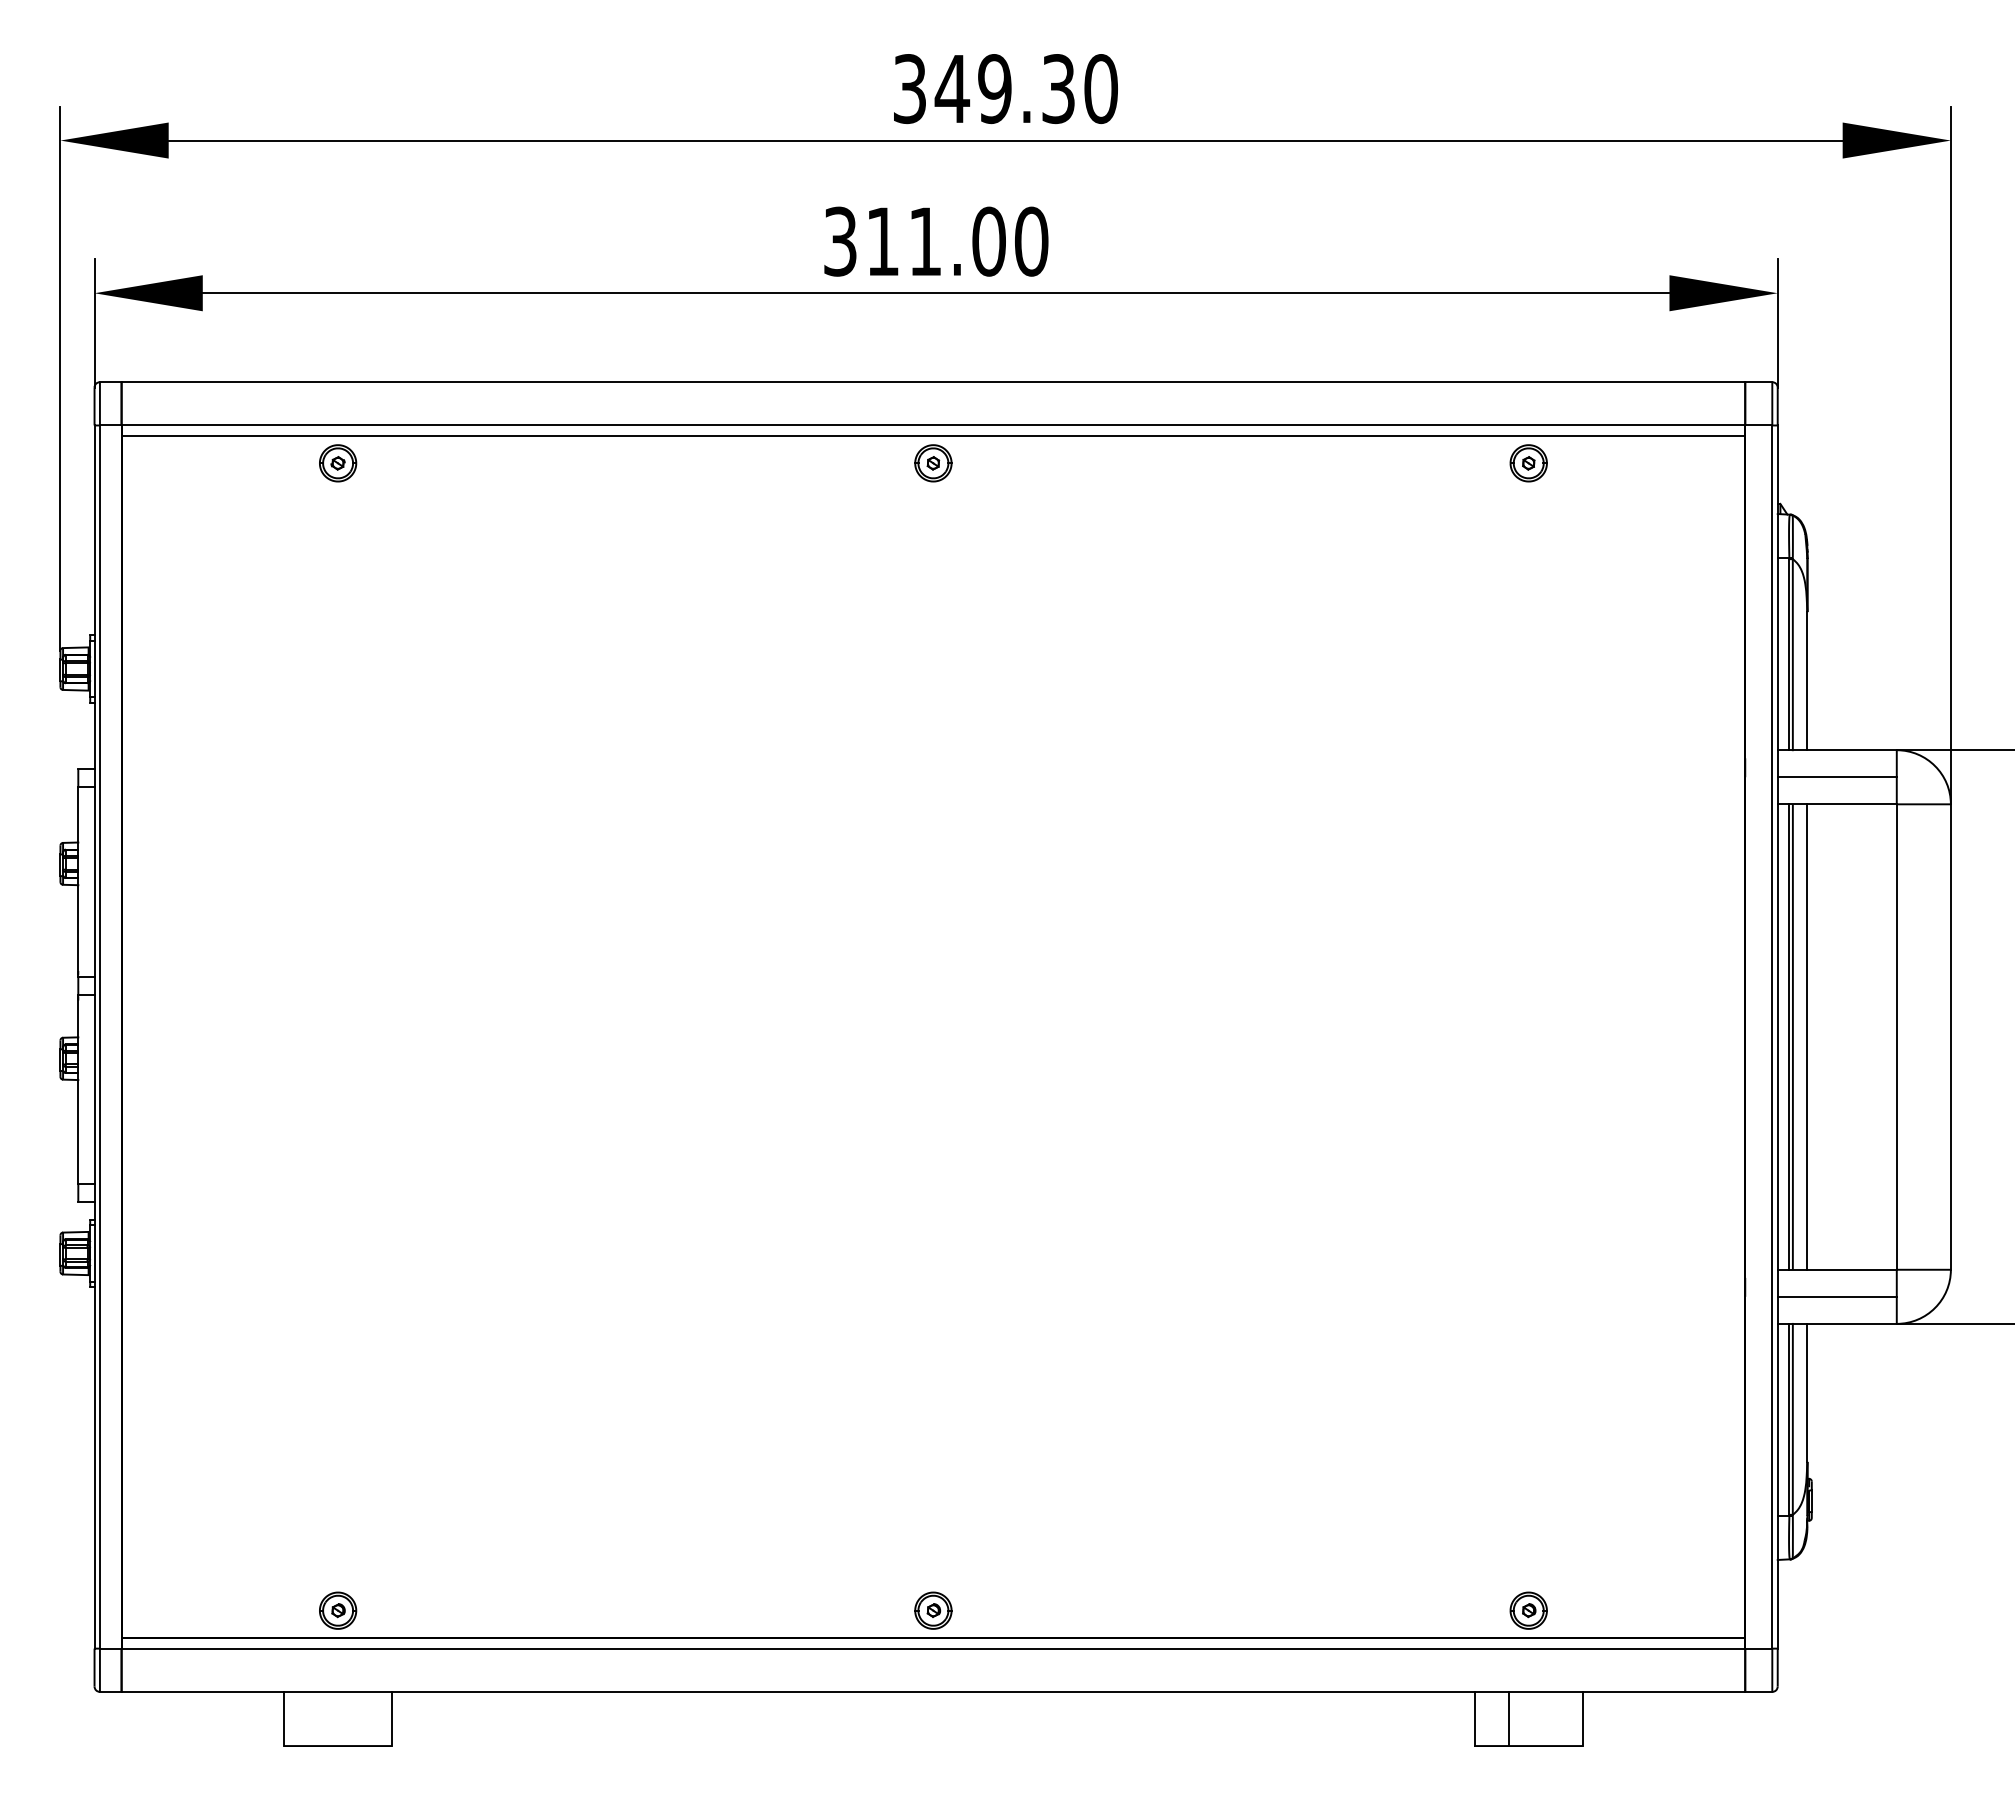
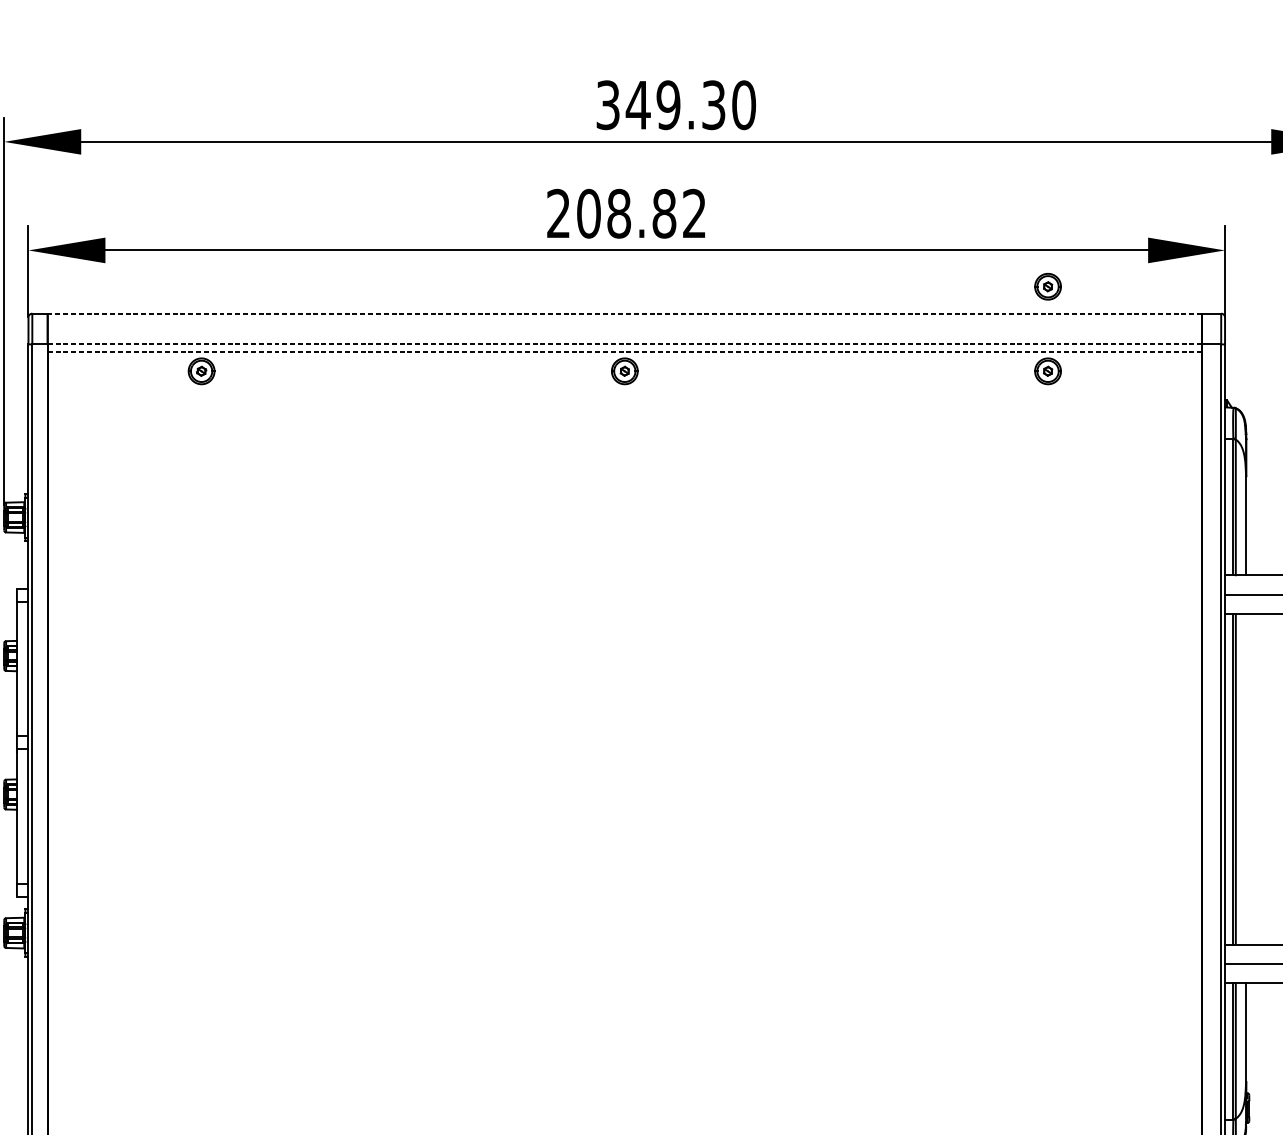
text: (936, 241) -> (627, 213), 311.00 -> 208.82
part: (1528, 344) -> (1047, 286), added
line: (933, 382) -> (624, 313), solid -> dashed
line: (933, 425) -> (624, 344), solid -> dashed
line: (933, 436) -> (624, 352), solid -> dashed
line: (1807, 1036) -> (1246, 778), removed

